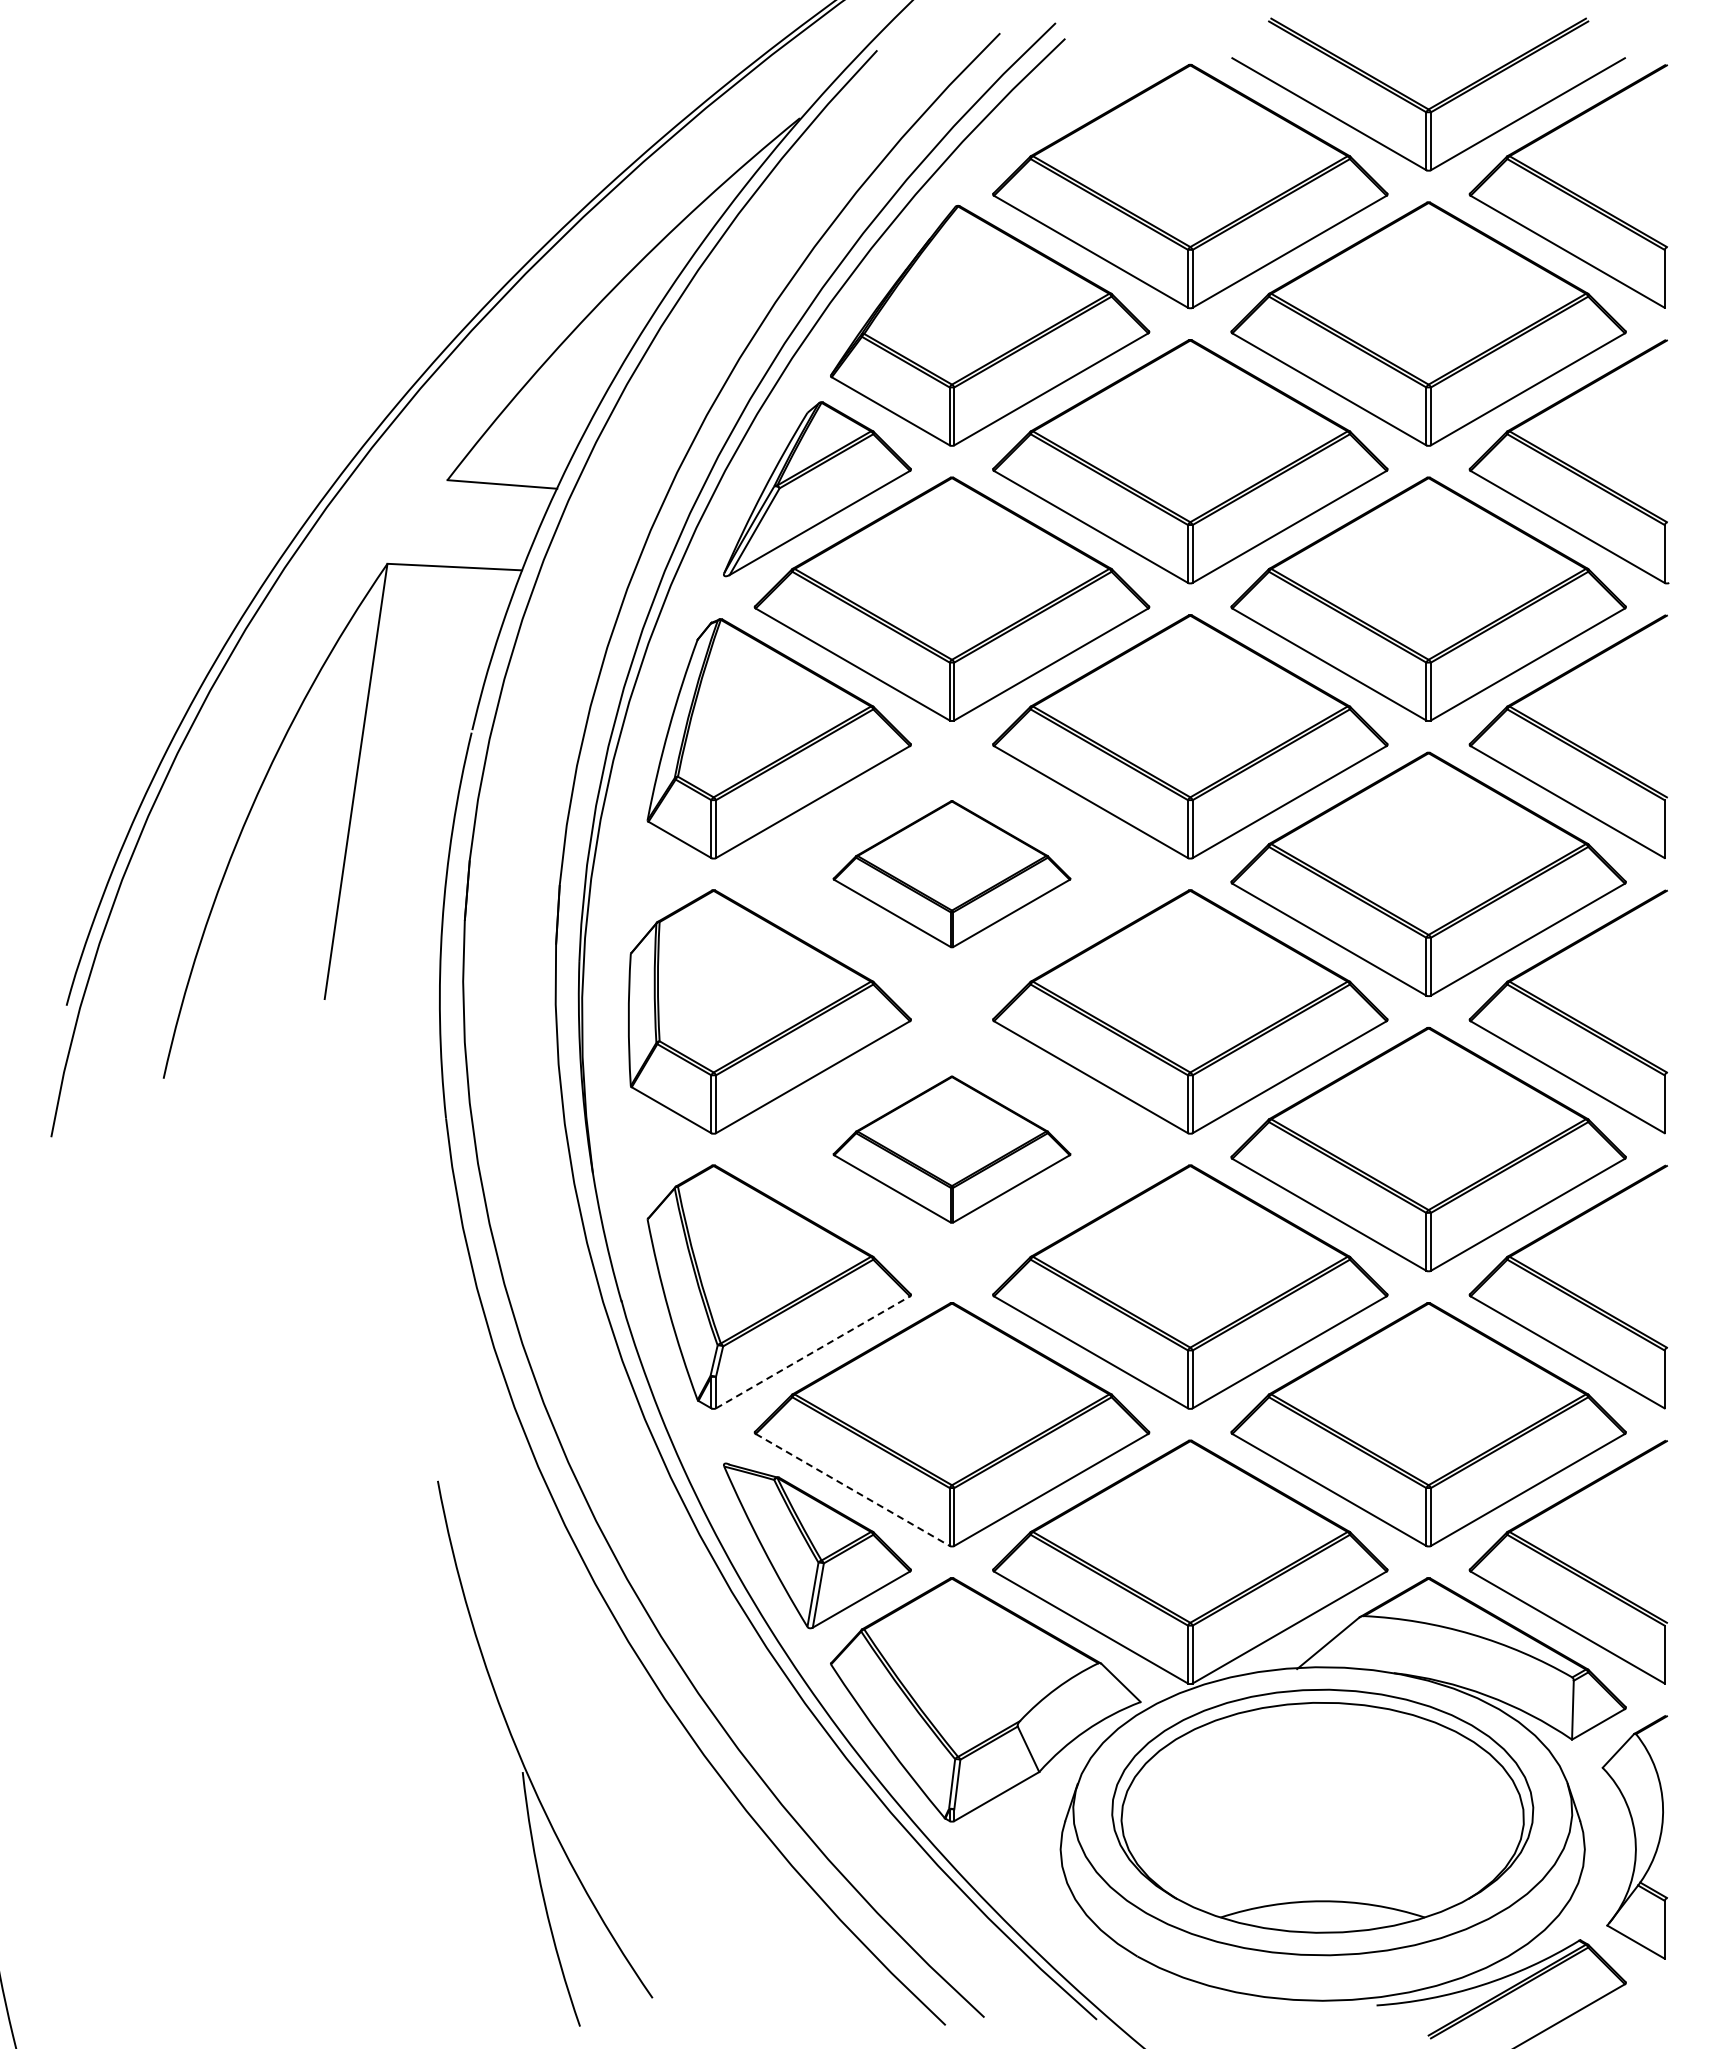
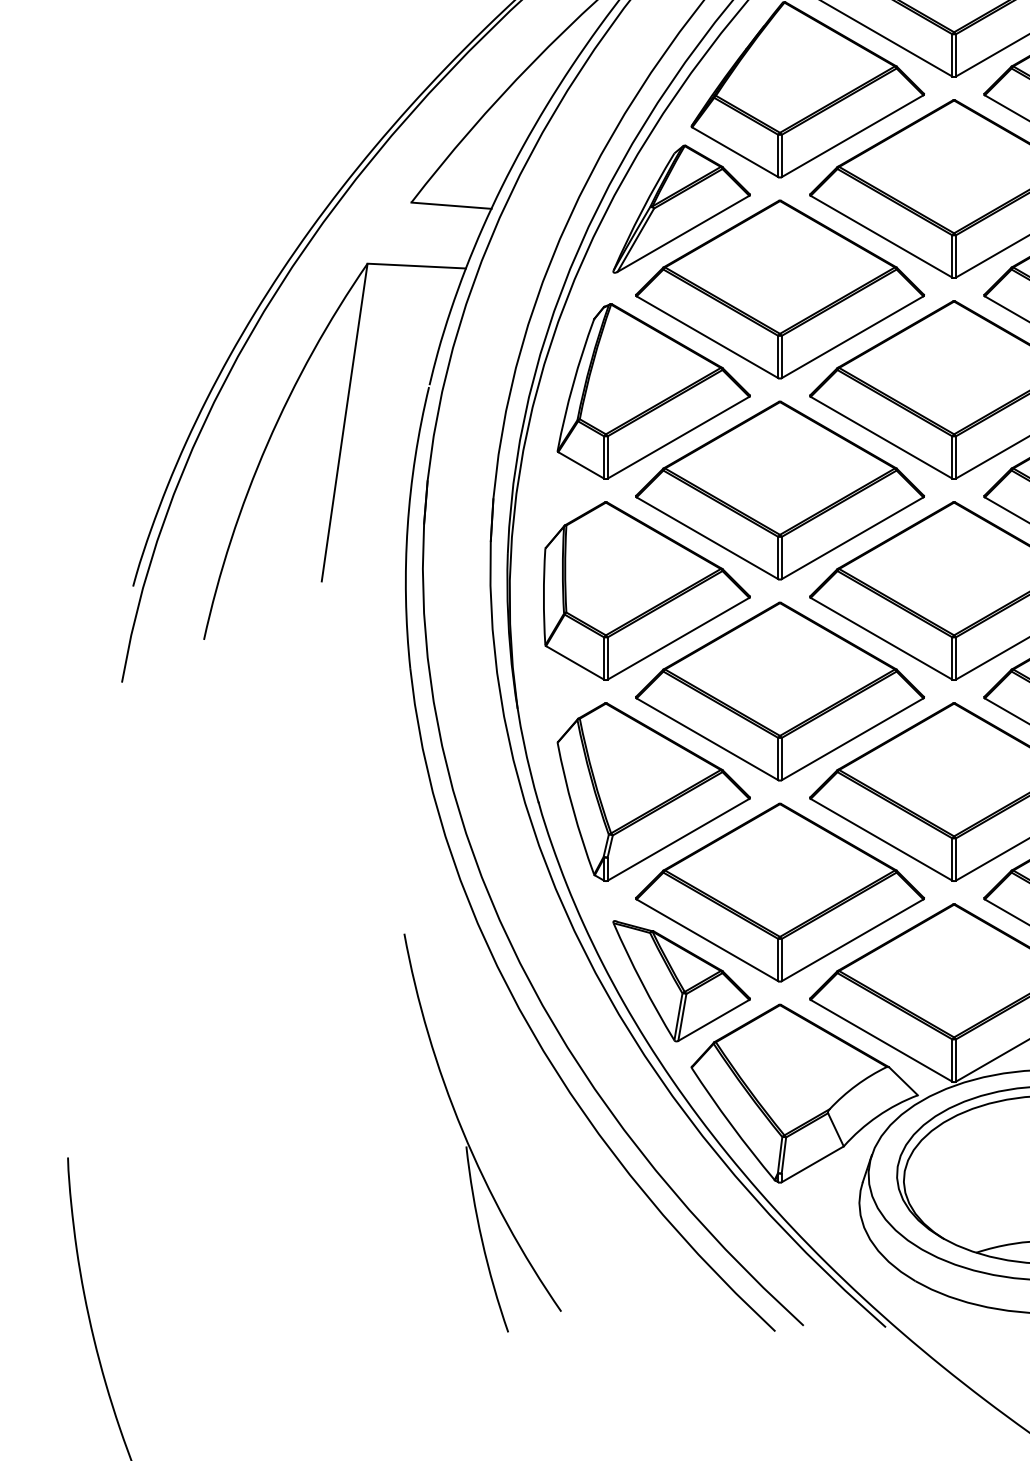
part: (951, 873) -> (779, 489), size x1.67
part: (951, 1149) -> (779, 691), size x1.67
line: (813, 1352) -> (678, 839), dashed -> solid
line: (853, 1490) -> (708, 940), dashed -> solid

